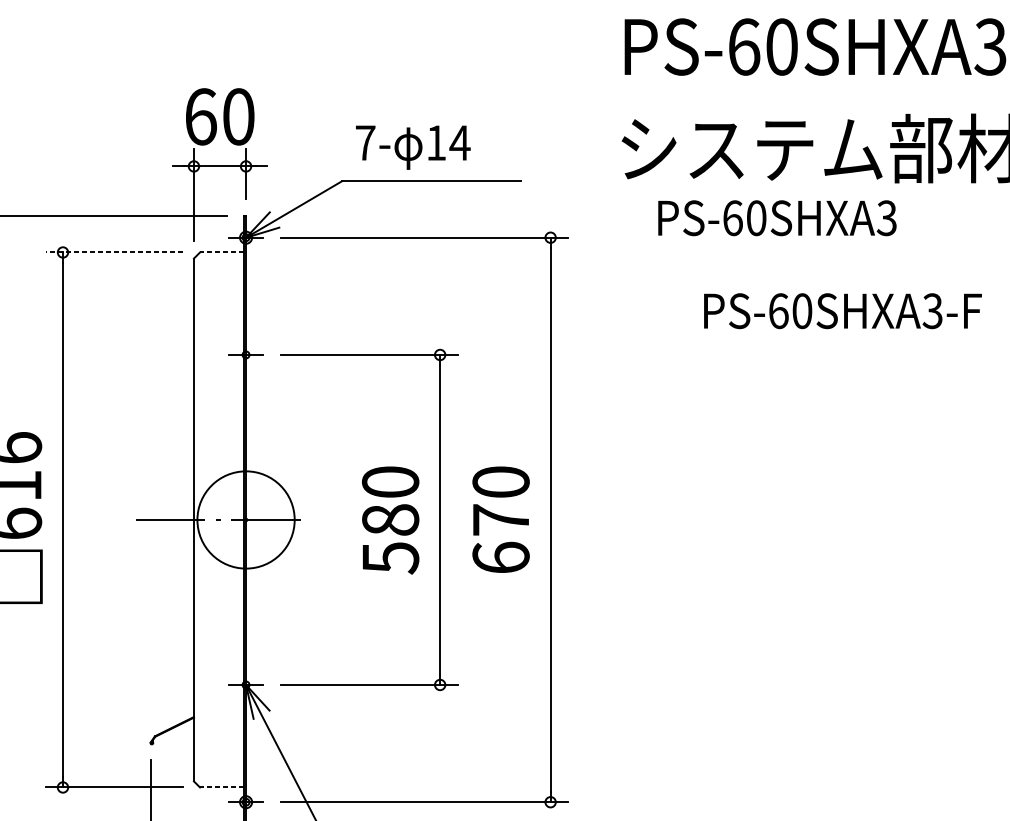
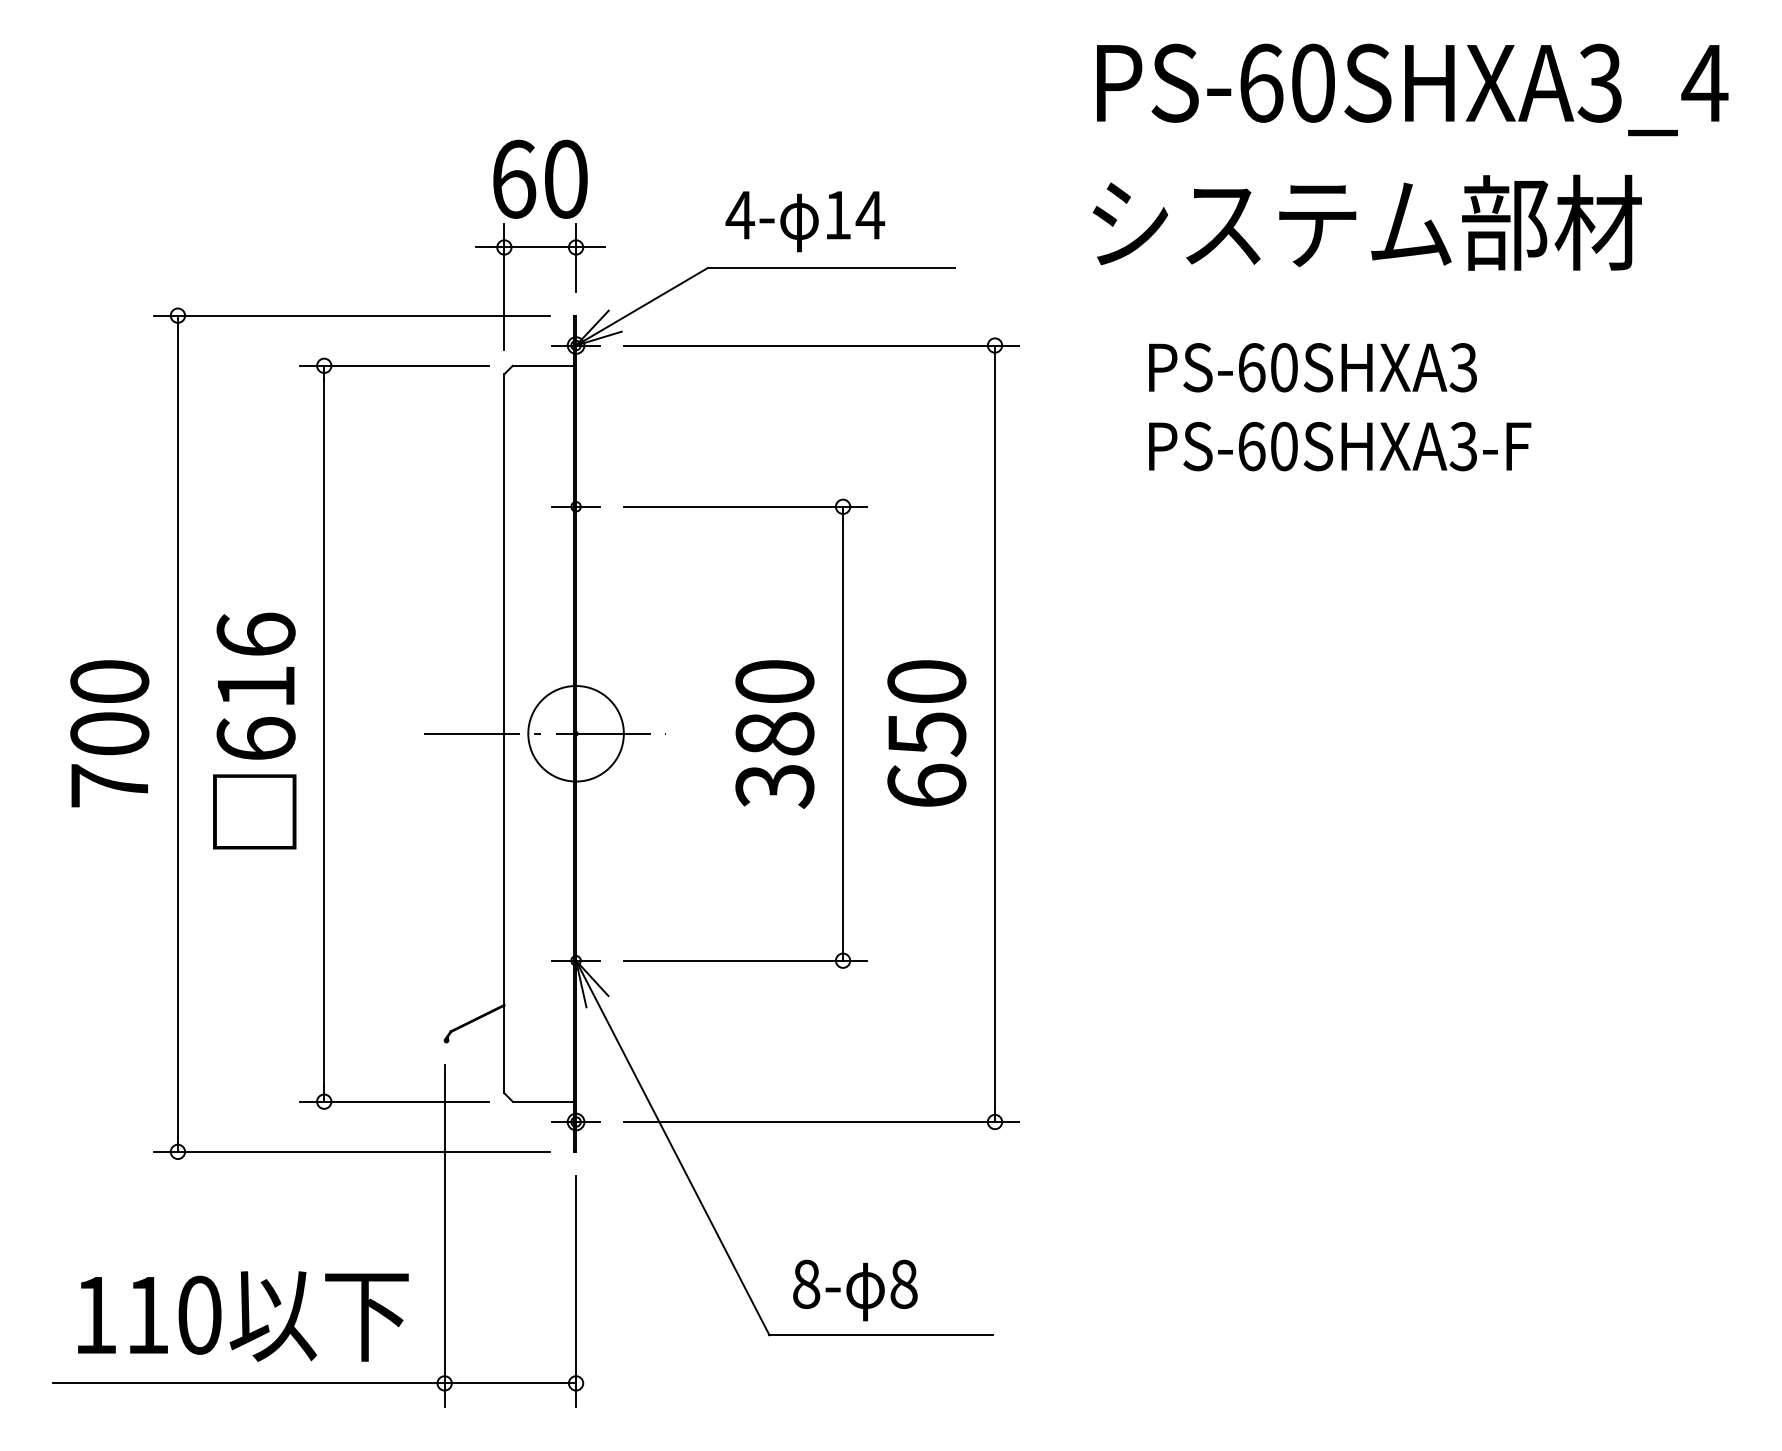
text: (364, 143) -> (739, 215), 7- -> 4-
text: (777, 218) -> (1312, 367), moved
line: (114, 252) -> (394, 365), dashed -> solid
line: (221, 252) -> (542, 365), dashed -> solid
text: (843, 311) -> (1340, 446), moved
circle: (245, 519) -> (575, 733), size x0.71
text: (501, 520) -> (927, 734), 670 -> 650
text: (390, 558) -> (774, 786), 580 -> 380
line: (221, 787) -> (542, 1101), dashed -> solid

